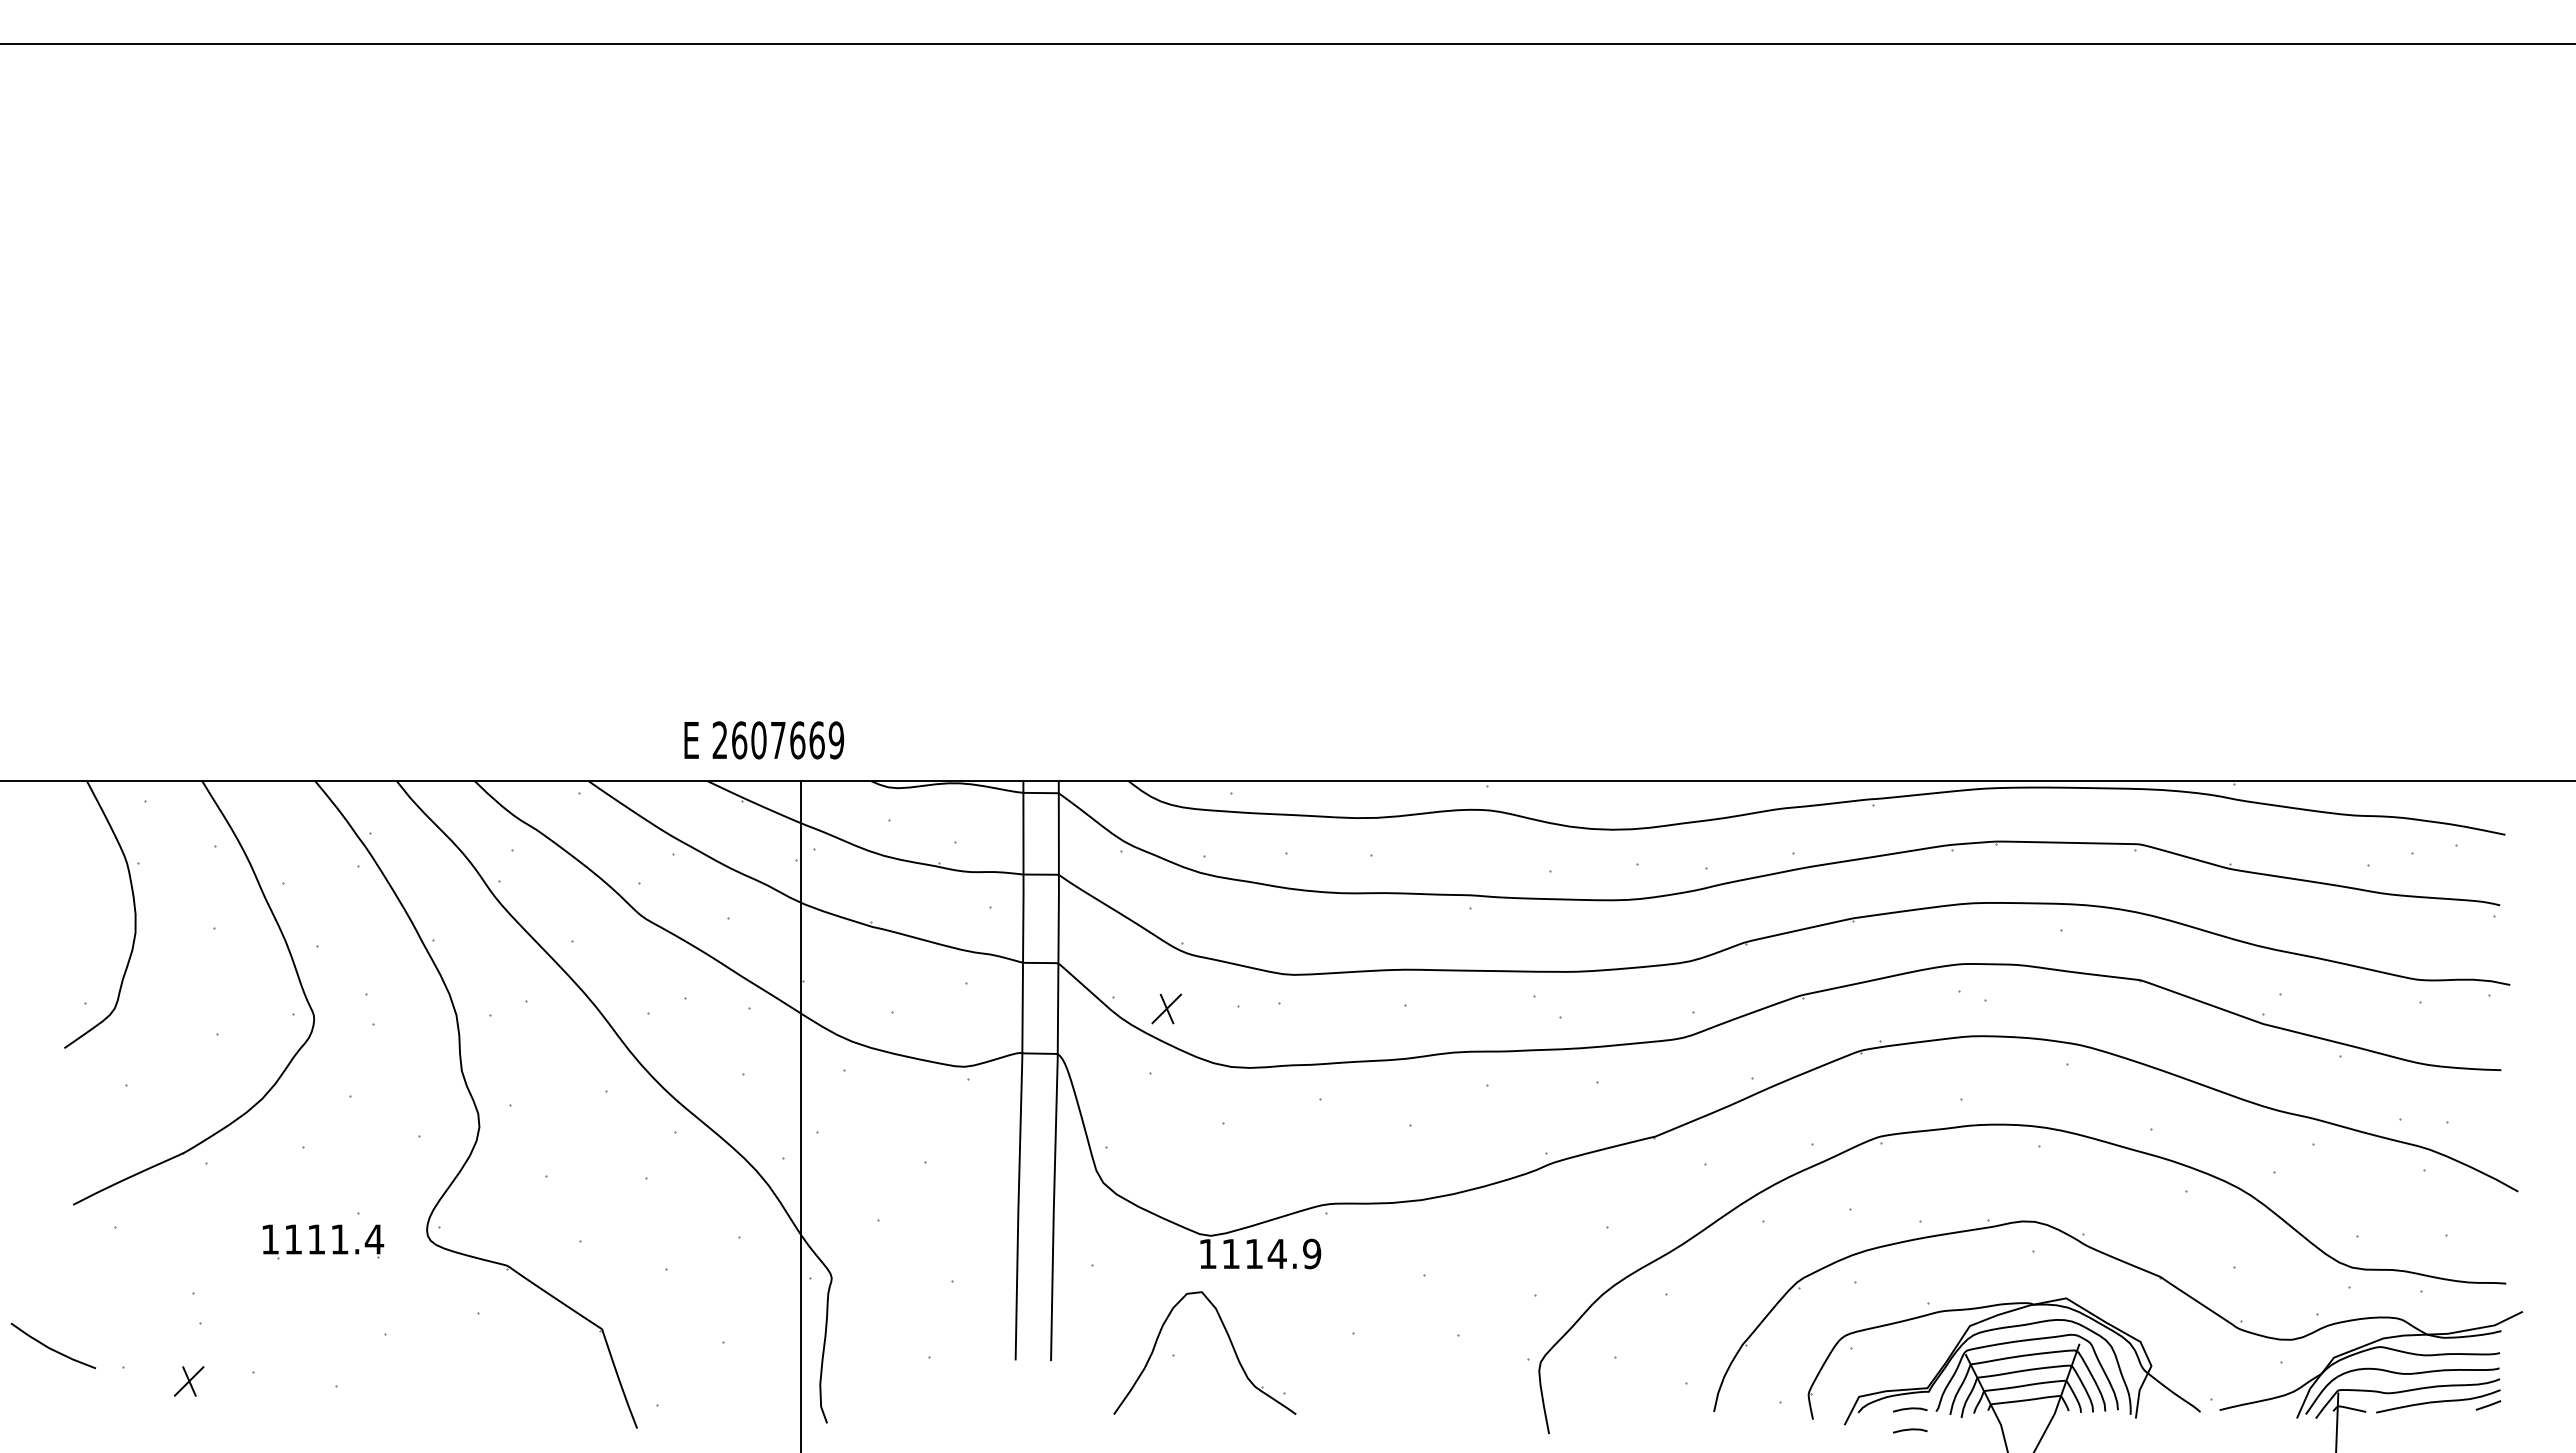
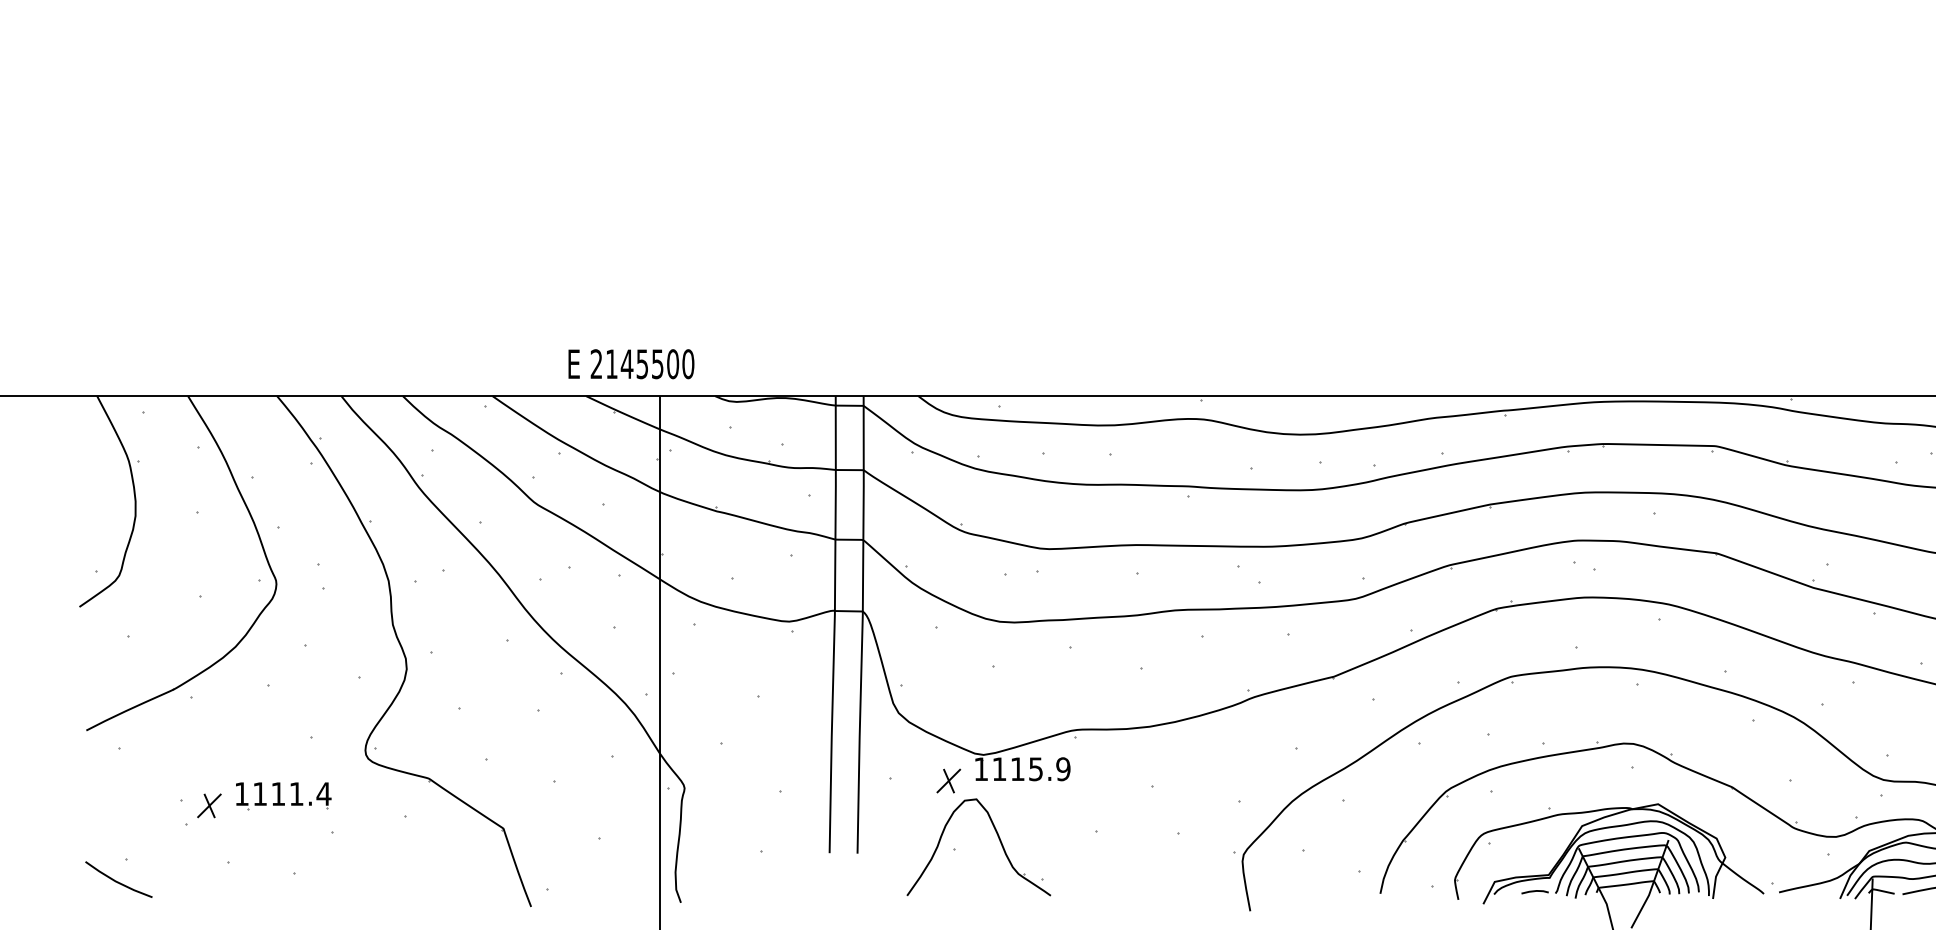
text: (788, 740) -> (650, 364), 2607669 -> 2145500
part: (1166, 1008) -> (948, 780), moved
part: (323, 1241) -> (283, 795), moved
text: (1276, 1254) -> (1035, 769), 1114.9 -> 1115.9
line: (52, 1348) -> (118, 881), moved
part: (188, 1381) -> (208, 805), moved
line: (1910, 1430) -> (1535, 908), removed

